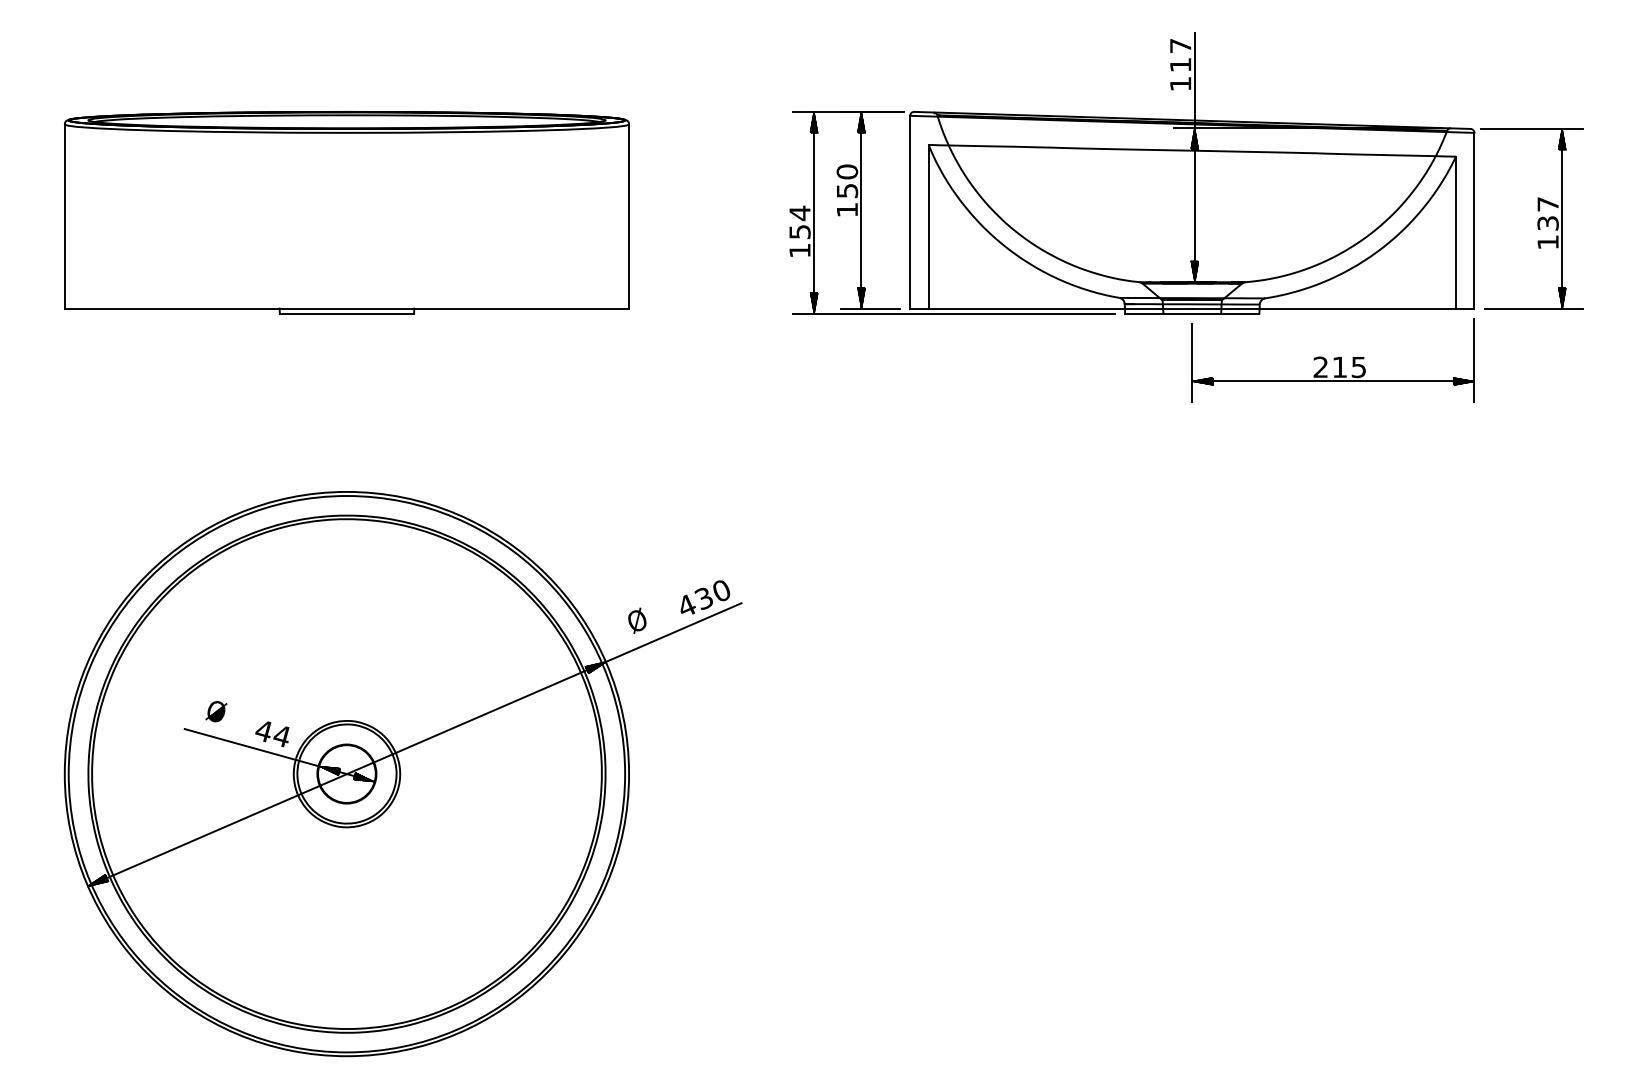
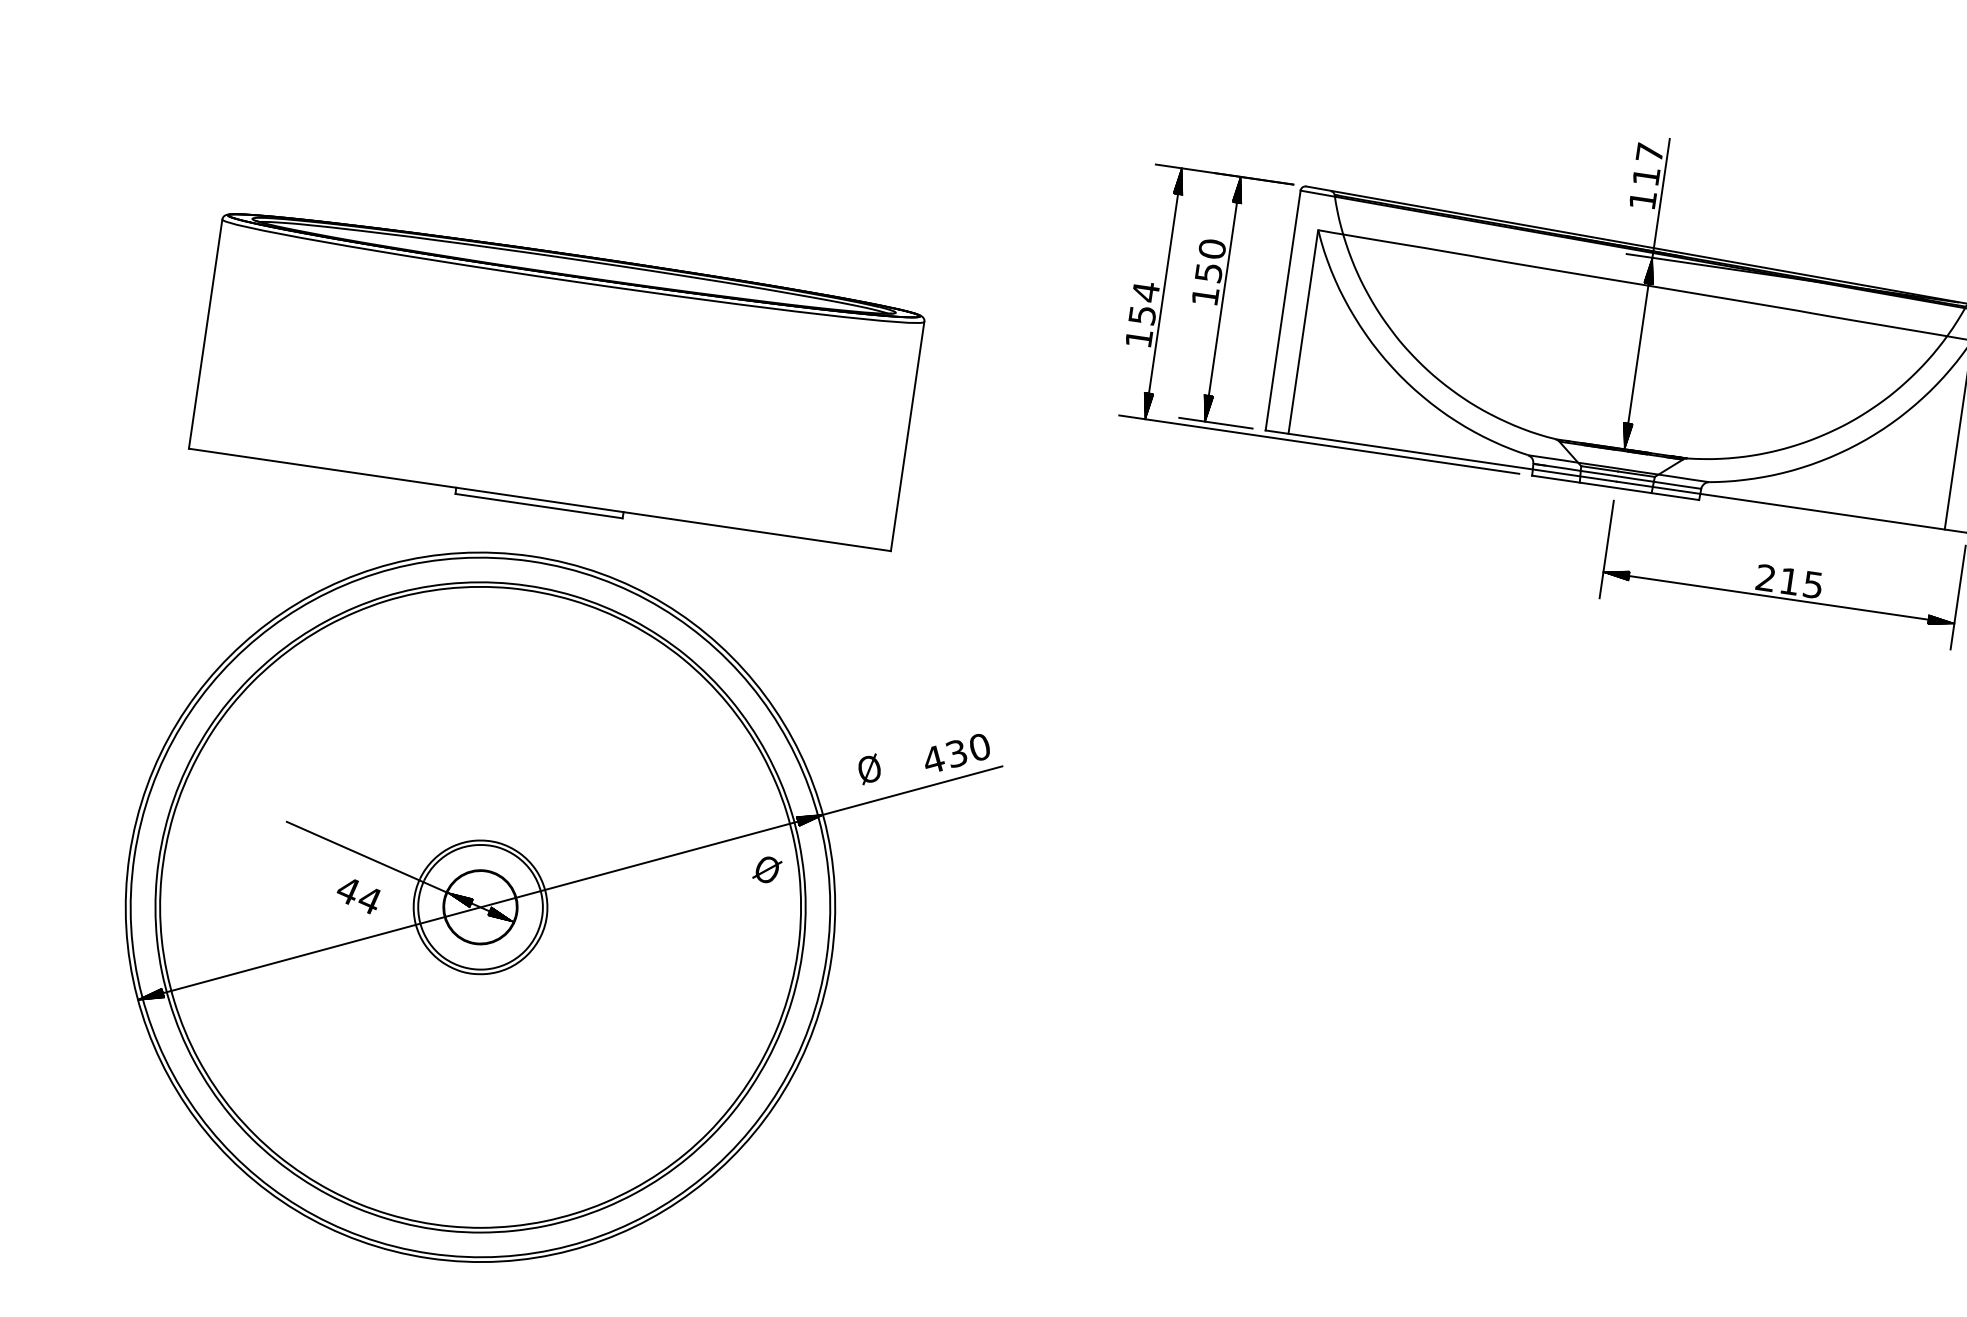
part: (346, 212) -> (556, 380), moved
text: (216, 711) -> (767, 869), moved
text: (272, 734) -> (358, 896), moved

